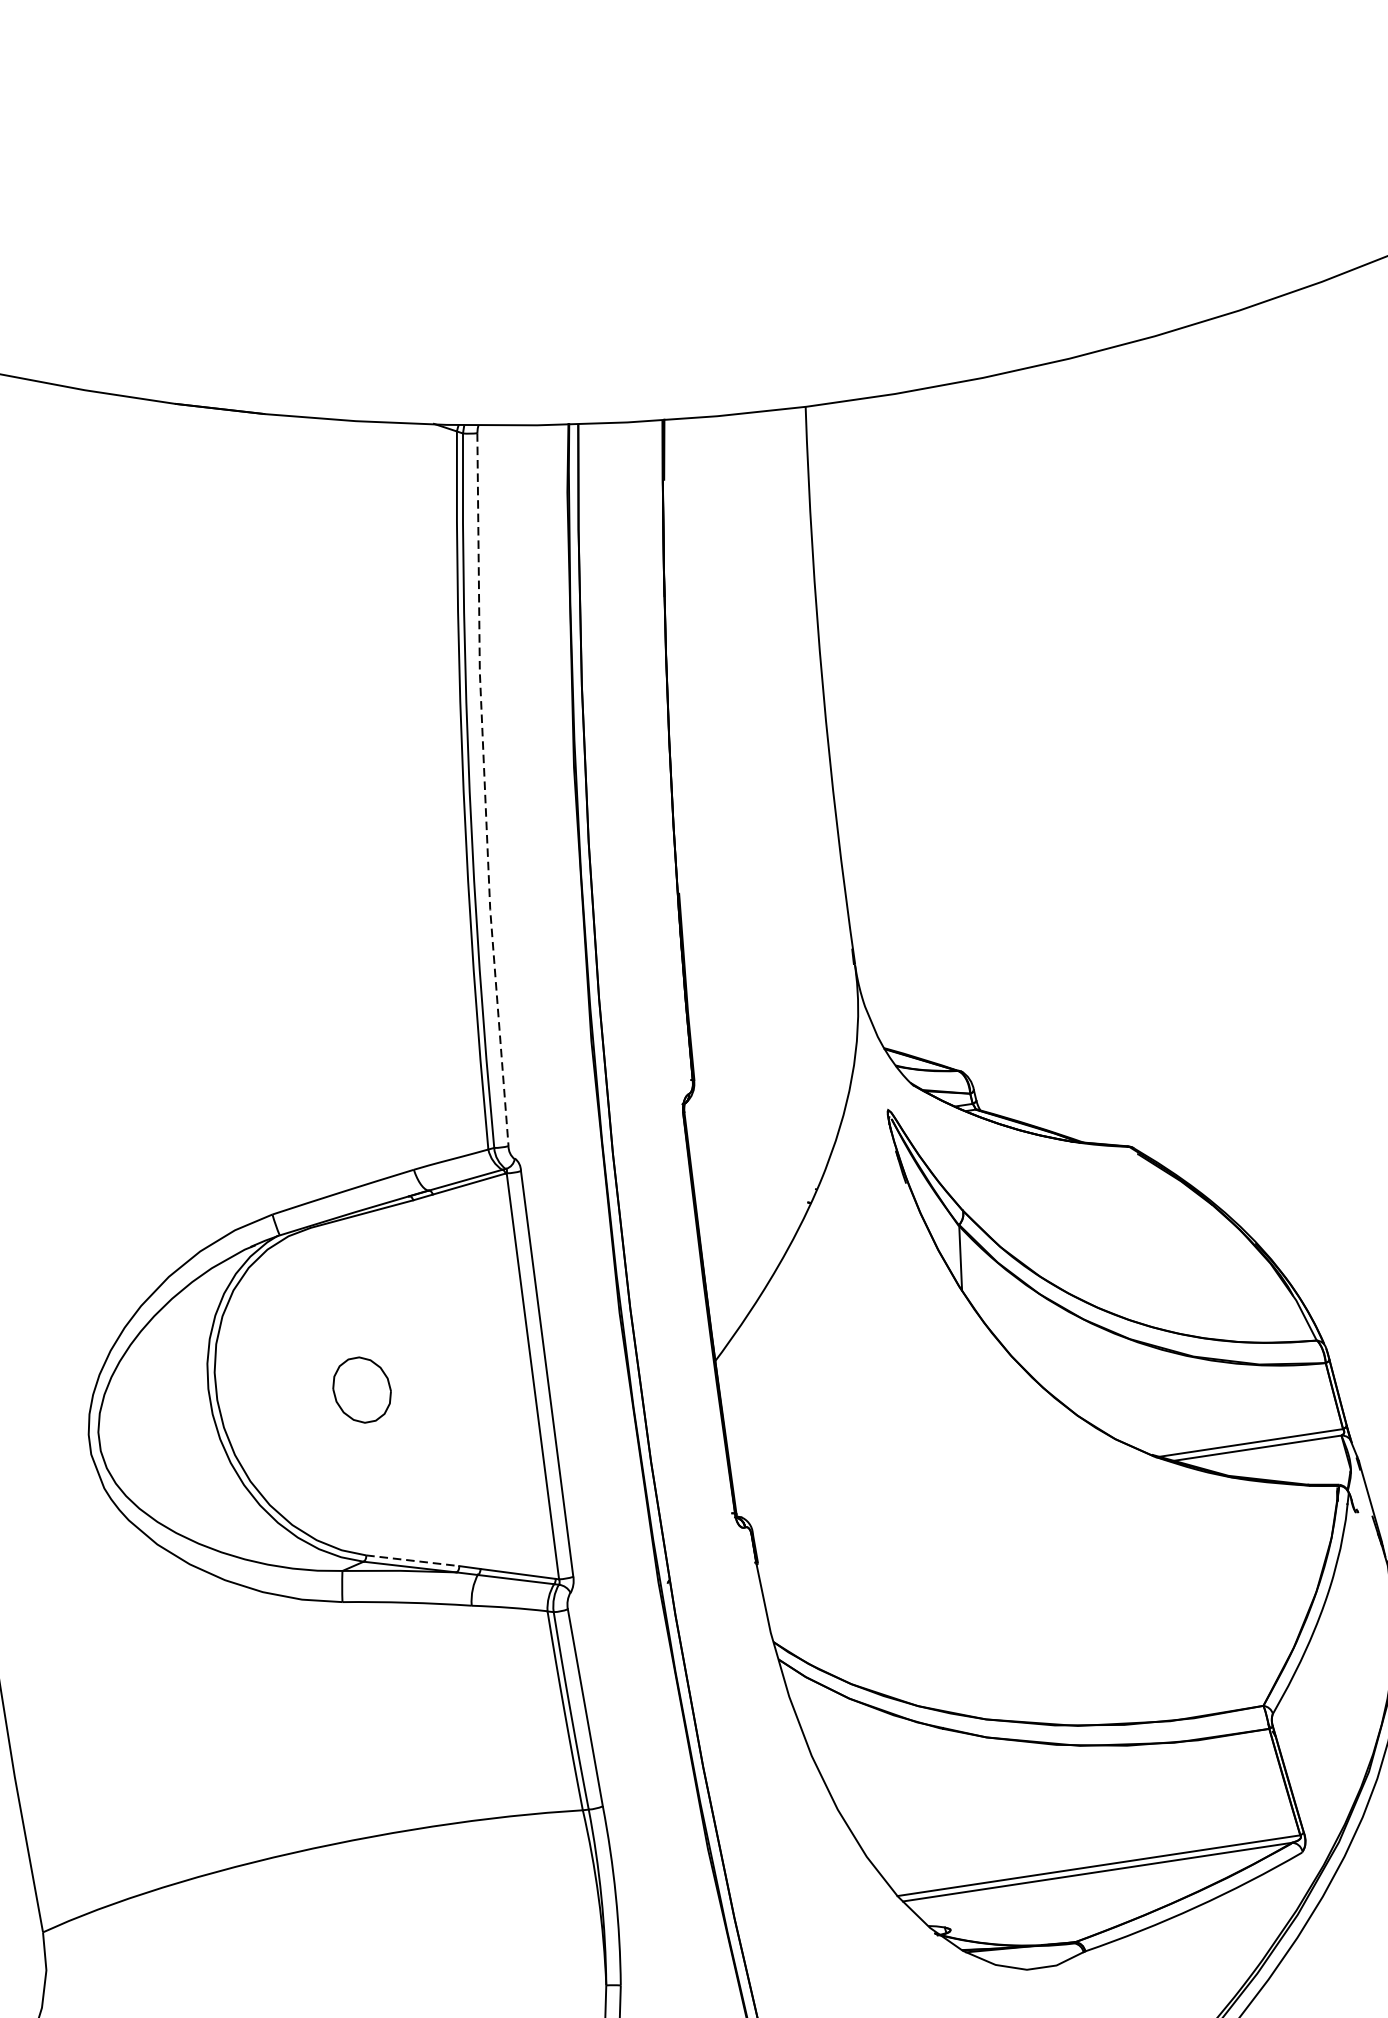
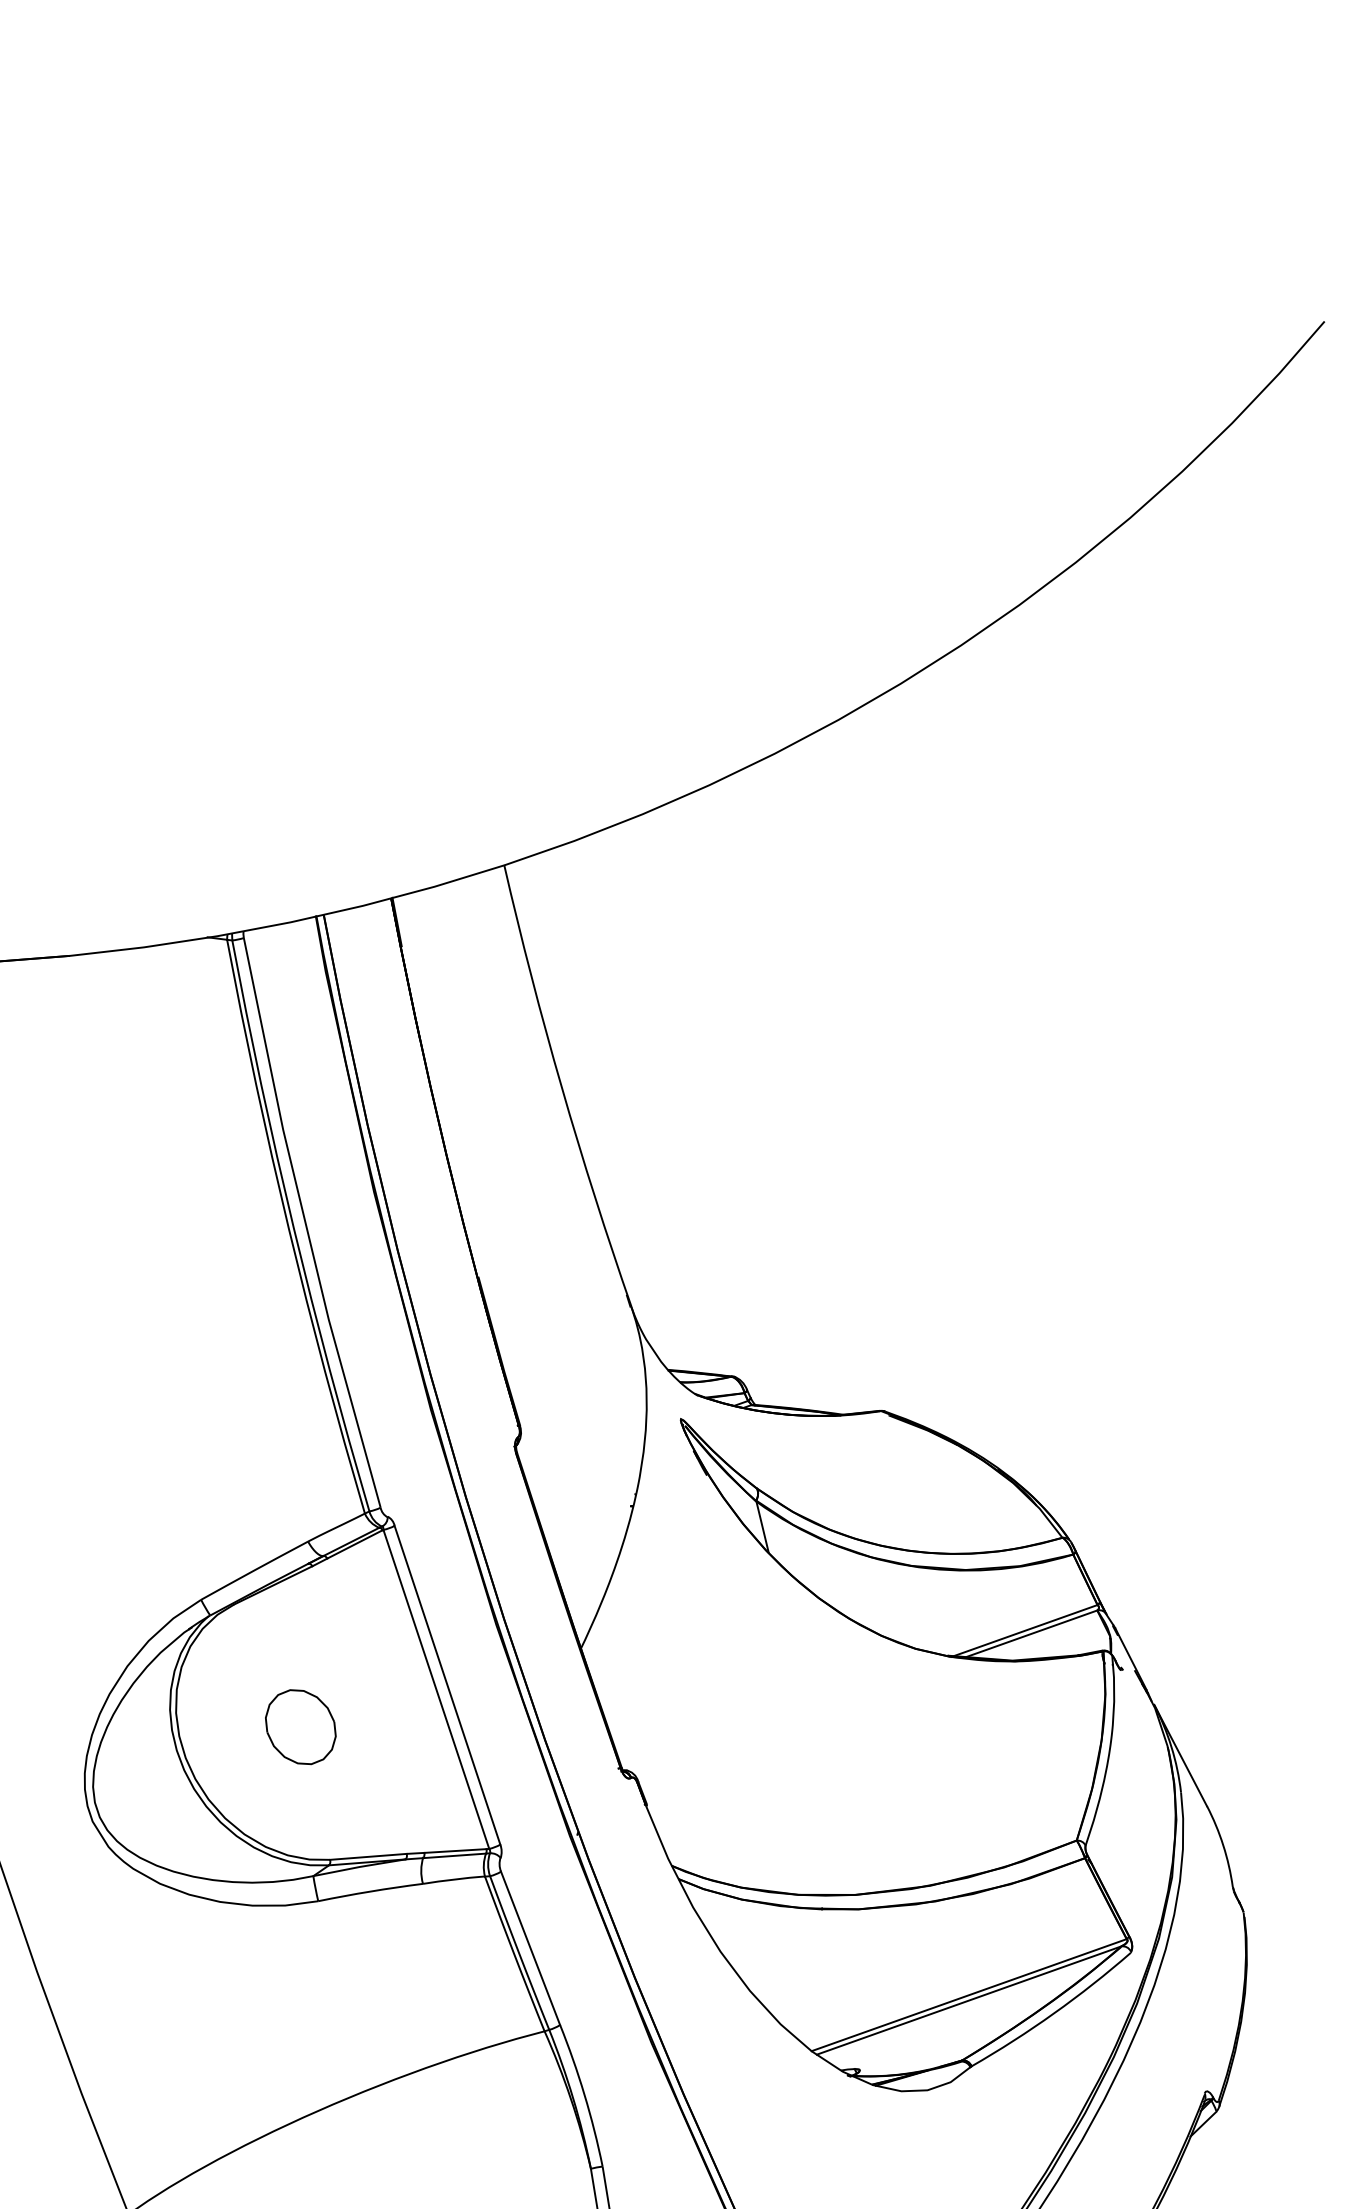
line: (485, 790) -> (306, 1224), dashed -> solid
part: (361, 1390) -> (300, 1727), size x1.43
line: (412, 1560) -> (368, 1856), dashed -> solid

